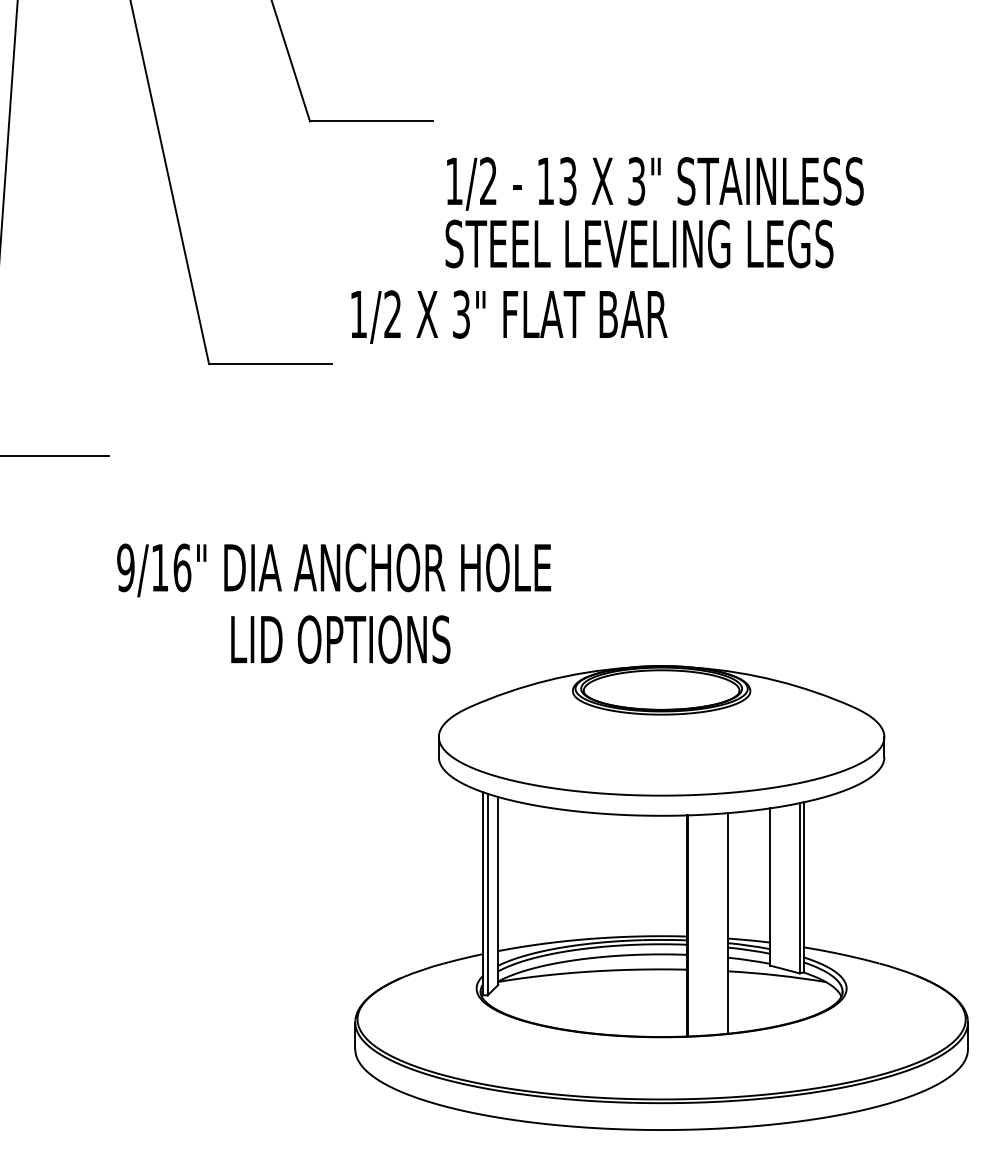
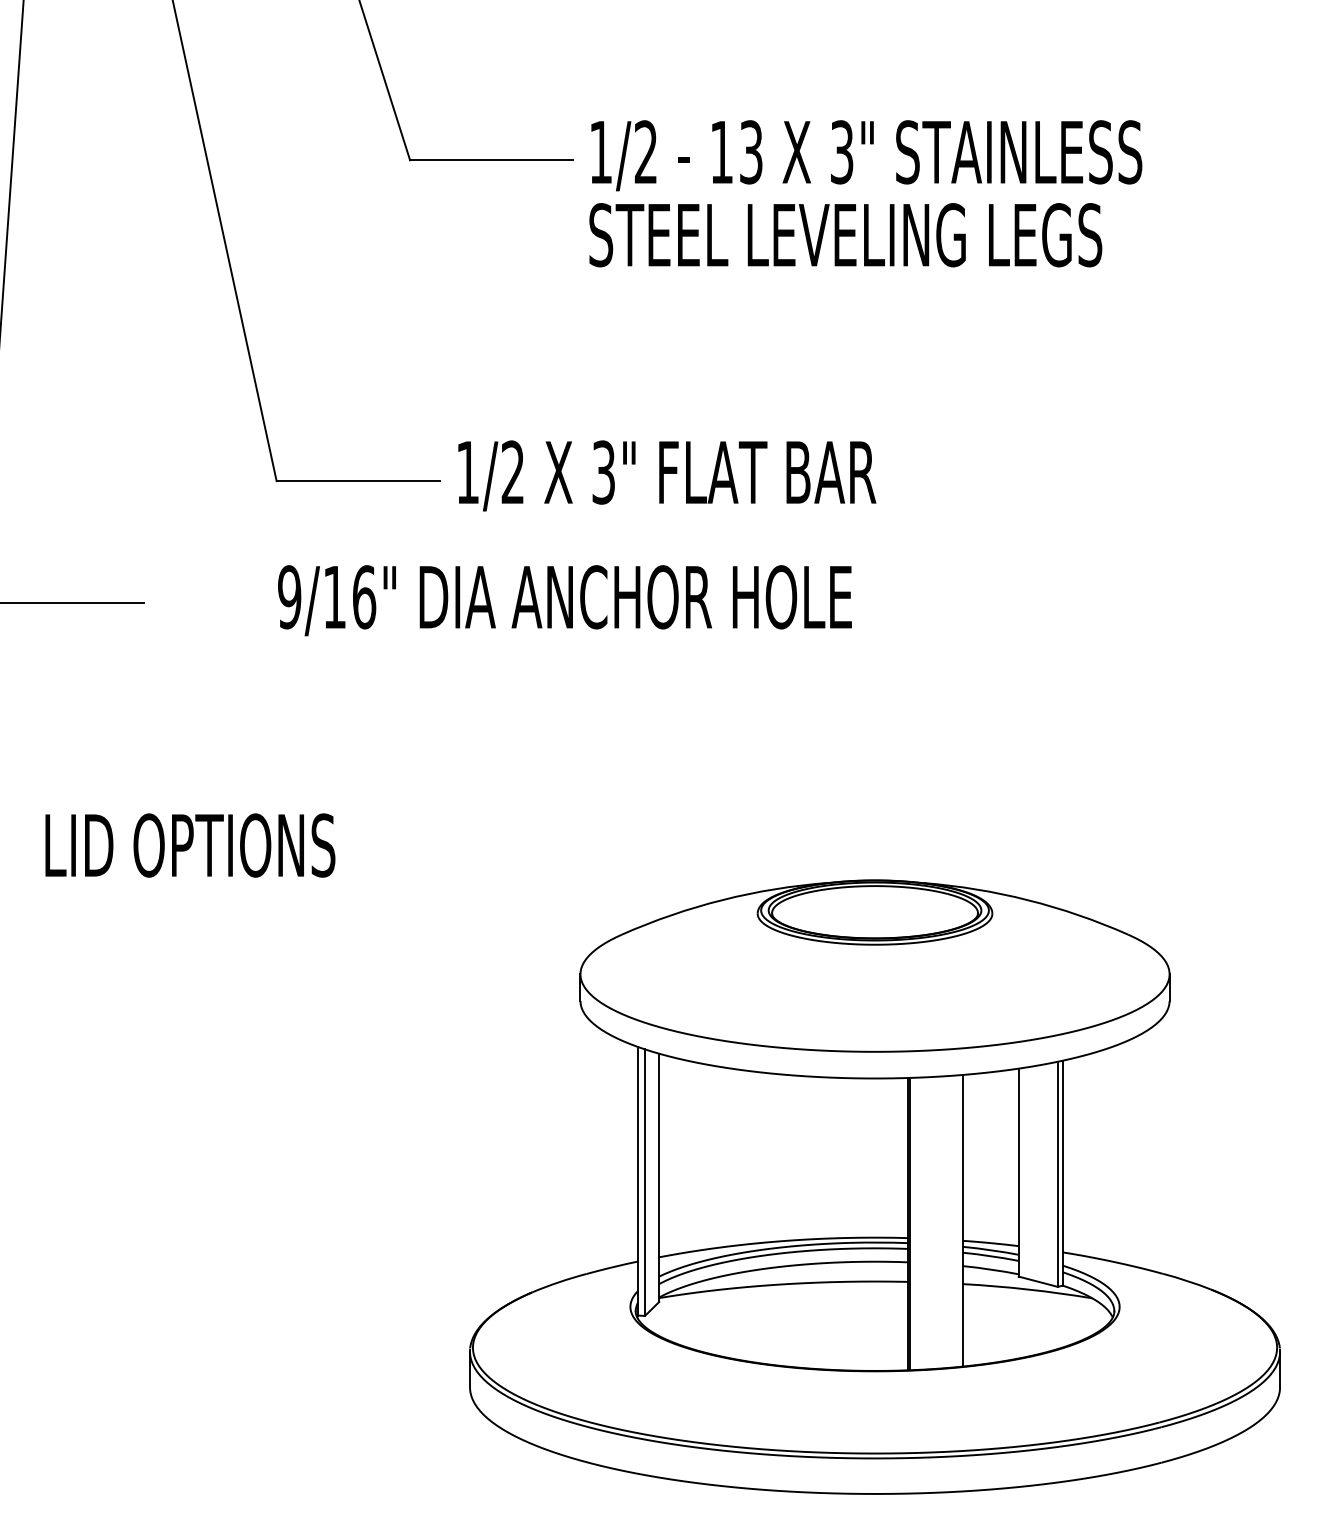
text: (654, 212) -> (865, 193), moved
text: (509, 316) -> (667, 475), moved
text: (334, 570) -> (565, 600), moved
text: (340, 639) -> (189, 845), moved

